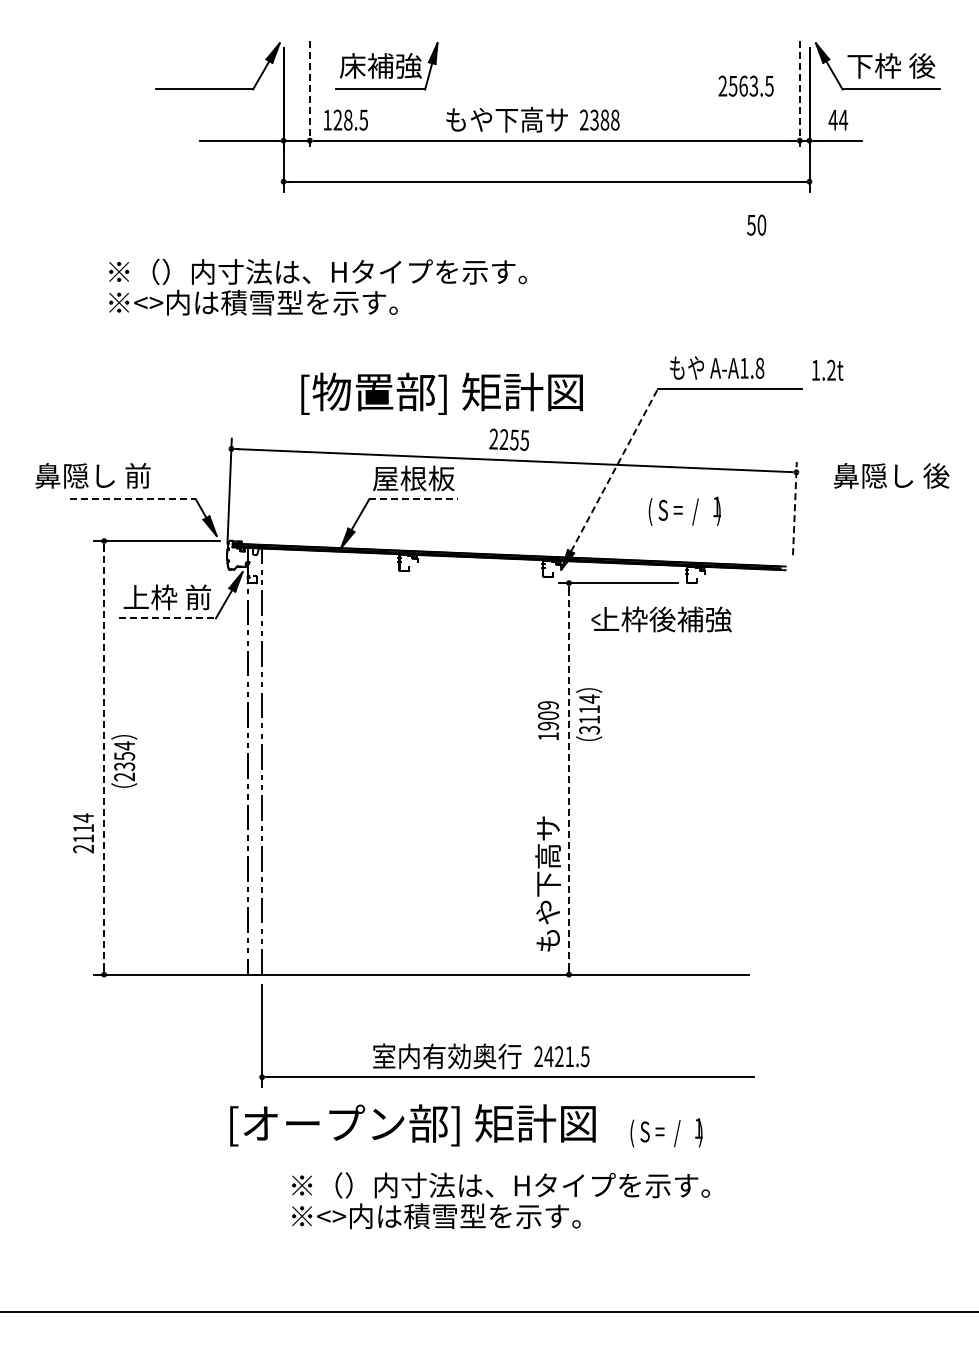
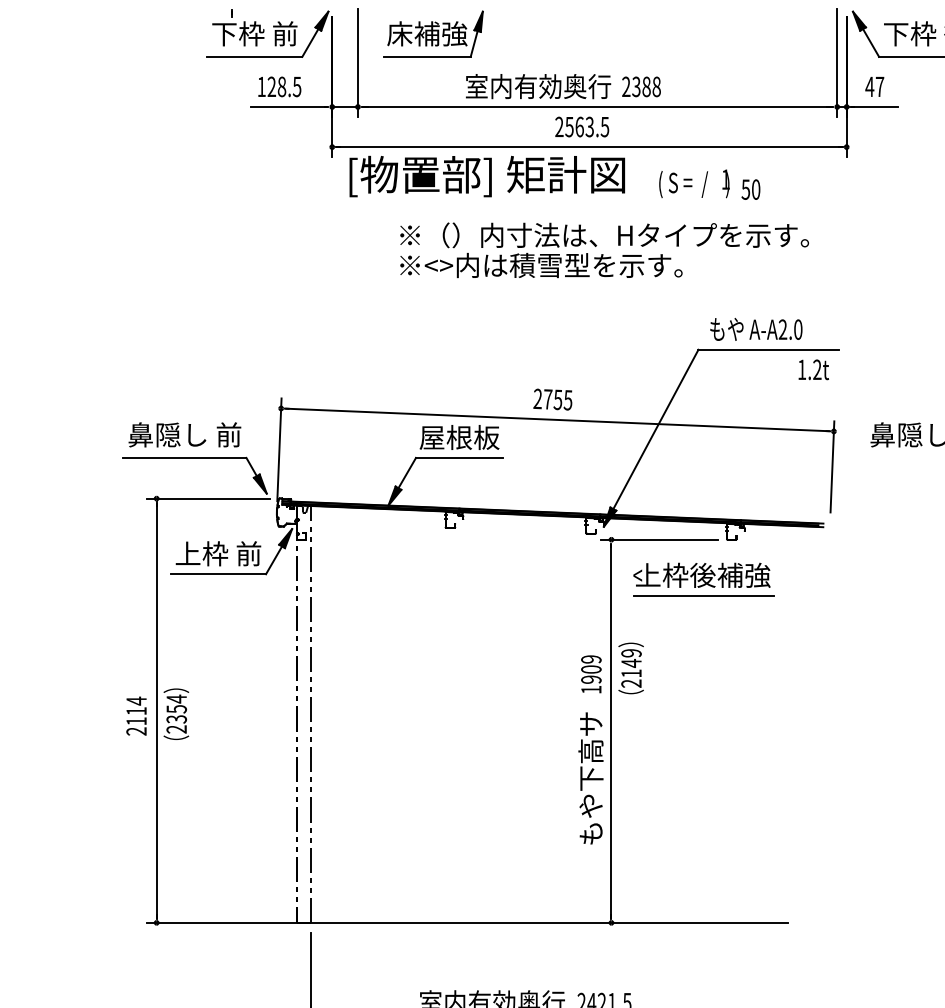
part: (204, 59) -> (254, 27), added
text: (745, 85) -> (581, 126), moved
line: (309, 96) -> (357, 63), dashed -> solid
line: (799, 96) -> (836, 63), dashed -> solid
text: (345, 119) -> (279, 86), moved
text: (494, 119) -> (538, 86), もや下高サ -> 室内有効奥行
text: (843, 120) -> (879, 87), 44 -> 47
text: (756, 224) -> (750, 188), moved
text: (317, 286) -> (604, 249), moved
text: (752, 367) -> (790, 328), A-A1.8 -> A-A2.0
text: (827, 369) -> (813, 368), moved
text: (441, 393) -> (486, 176), moved
text: (503, 439) -> (547, 399), 2255 -> 2755
line: (614, 469) -> (655, 428), dashed -> solid
text: (92, 475) -> (184, 434), moved
line: (133, 499) -> (185, 458), dashed -> solid
line: (414, 499) -> (460, 458), dashed -> solid
line: (794, 508) -> (832, 466), dashed -> solid
text: (684, 510) -> (694, 183), moved
line: (167, 618) -> (218, 574), dashed -> solid
line: (663, 640) -> (703, 595), added
text: (589, 714) -> (631, 668), 3114 -> 2149
line: (104, 757) -> (157, 710), dashed -> solid
line: (569, 778) -> (611, 730), dashed -> solid
text: (83, 833) -> (136, 716), moved
text: (547, 883) -> (590, 777), moved

